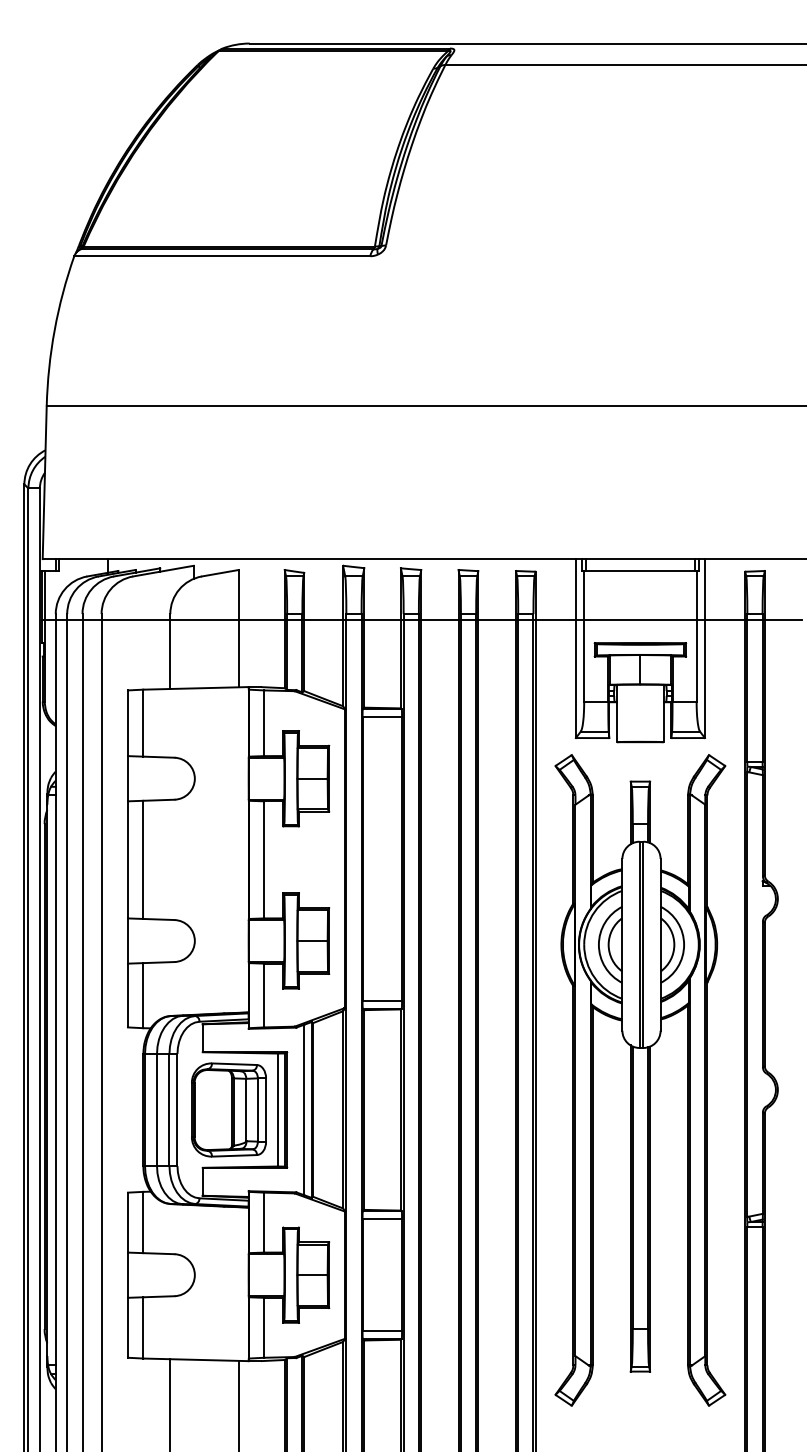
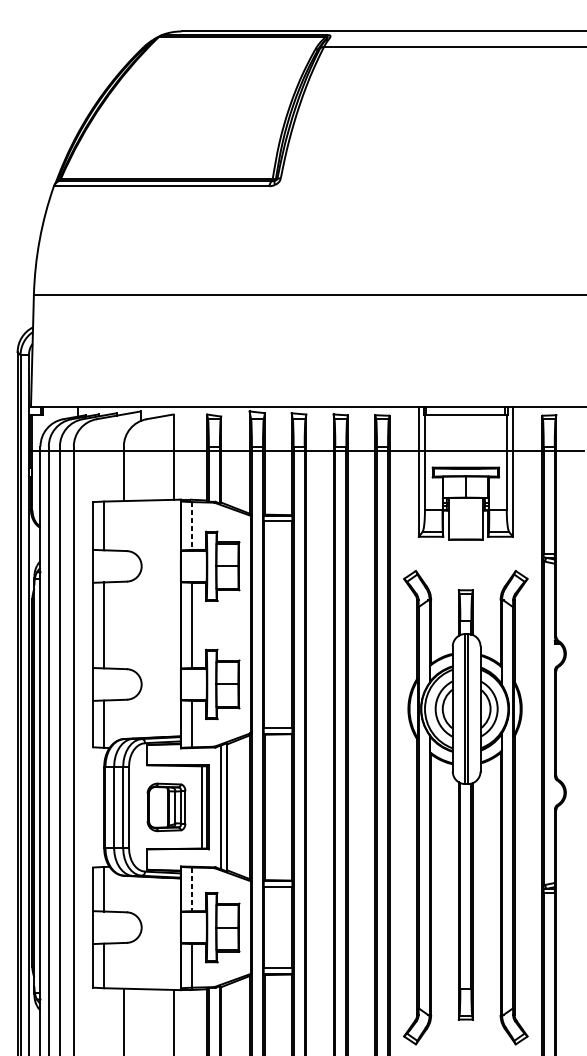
line: (264, 723) -> (192, 526), solid -> dashed
part: (640, 1080) -> (465, 807), moved
part: (228, 1109) -> (166, 807), size x0.7
line: (264, 1222) -> (192, 889), solid -> dashed

